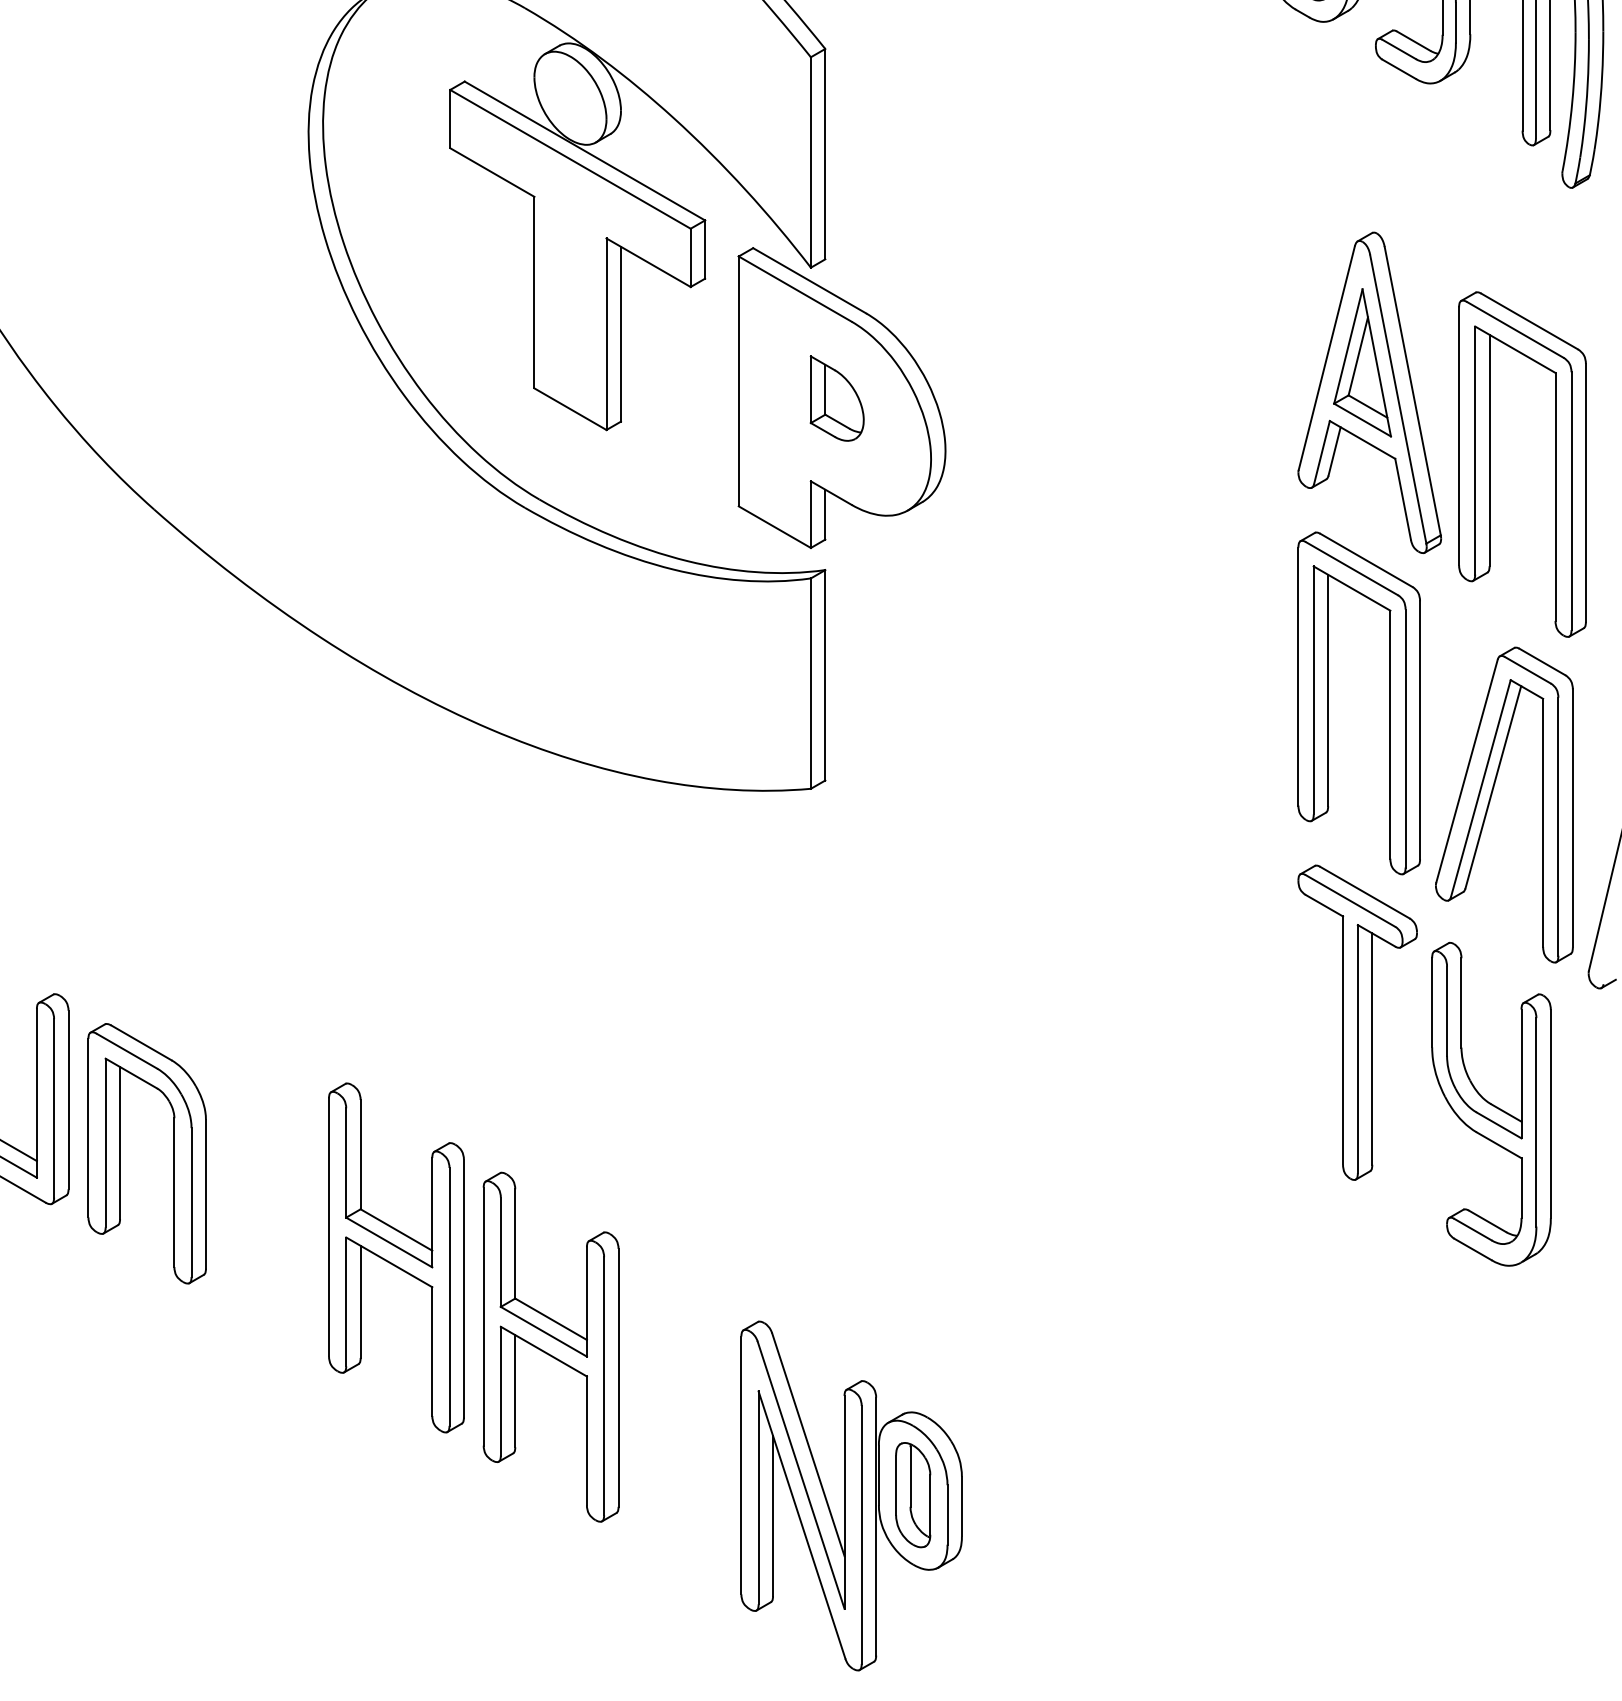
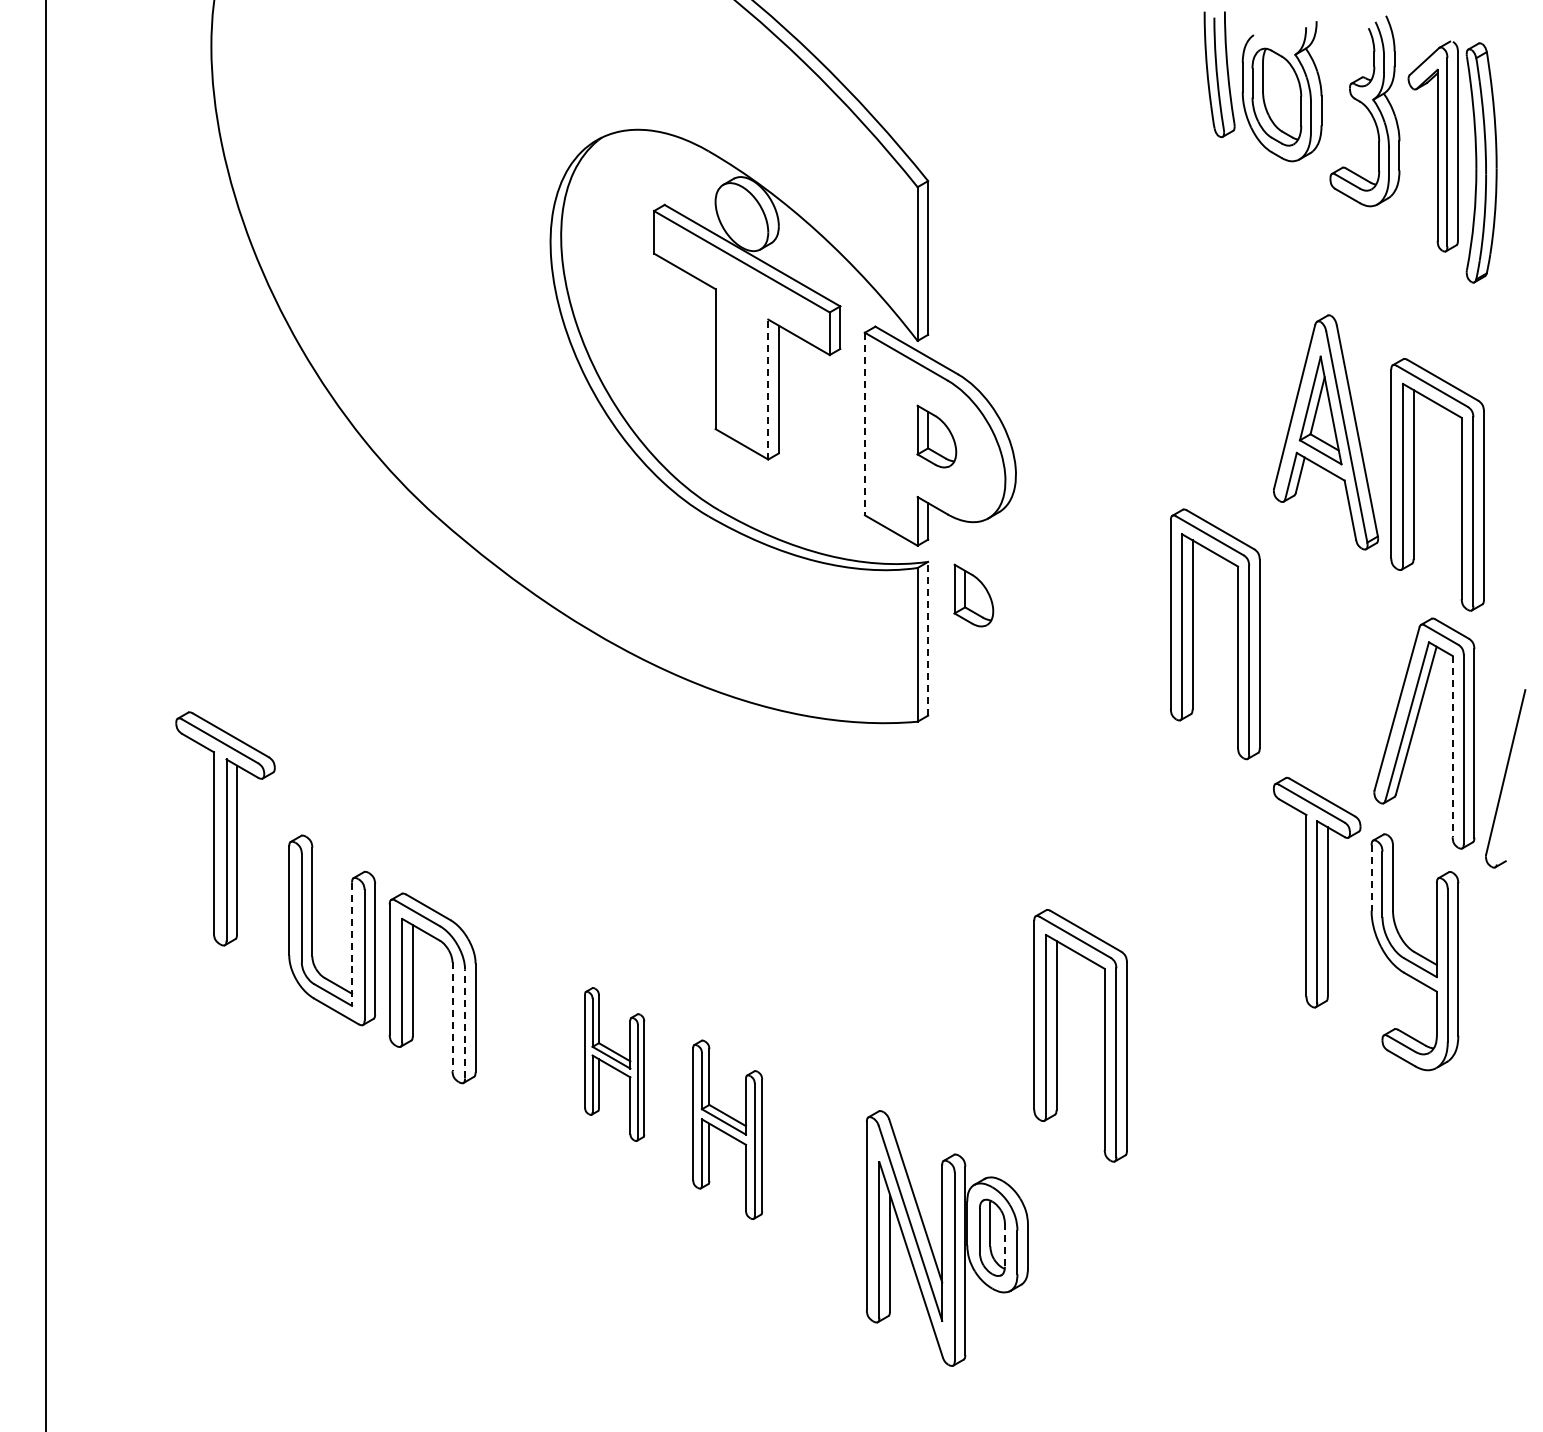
line: (606, 334) -> (768, 389), solid -> dashed
line: (738, 382) -> (864, 424), solid -> dashed
part: (887, 616) -> (973, 595), added
line: (825, 674) -> (928, 638), solid -> dashed
part: (1329, 703) -> (1193, 634), moved
line: (1542, 822) -> (1452, 746), solid -> dashed
line: (1432, 1003) -> (1371, 878), solid -> dashed
line: (37, 1093) -> (352, 944), solid -> dashed
line: (174, 1193) -> (452, 1017), solid -> dashed
line: (192, 1201) -> (465, 1023), solid -> dashed
part: (1002, 1218) -> (1057, 1035), added
part: (396, 1257) -> (614, 1064), size x0.6
part: (550, 1346) -> (727, 1129), size x0.7
line: (929, 1505) -> (1004, 1245), solid -> dashed

